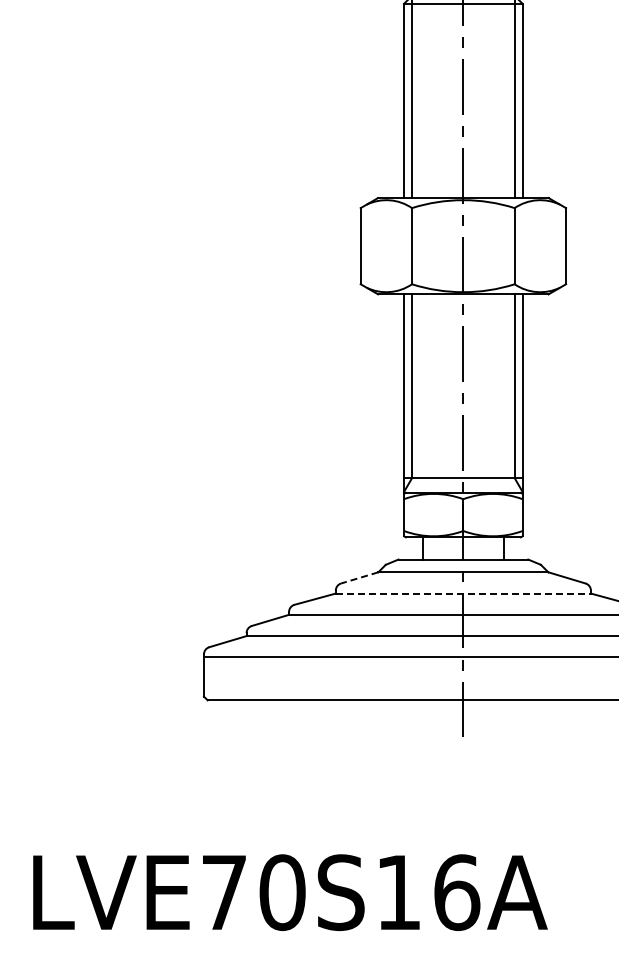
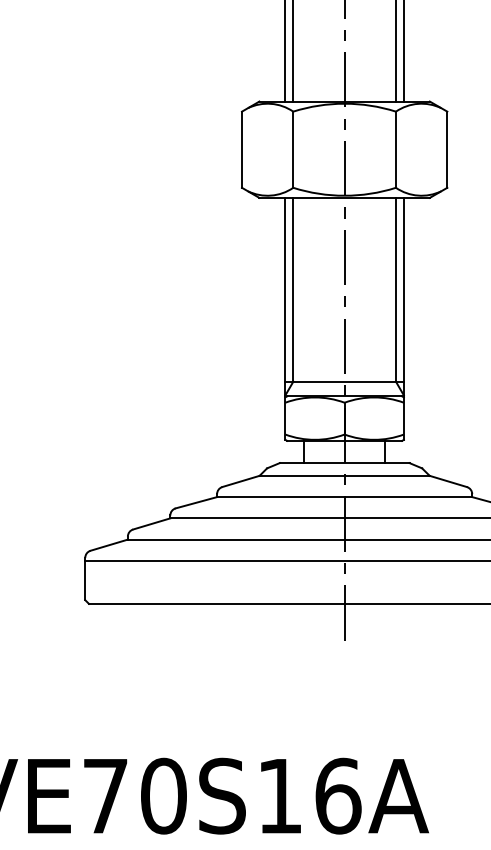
line: (359, 578) -> (240, 482), dashed -> solid
line: (463, 593) -> (344, 497), dashed -> solid

